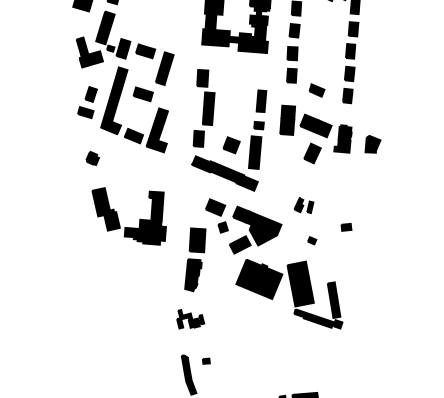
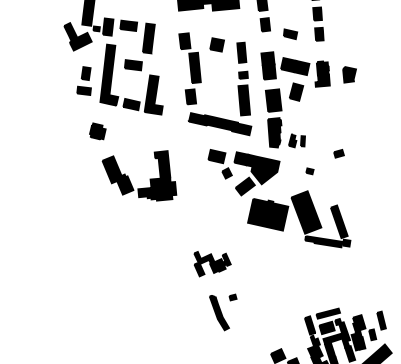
part: (231, 145) -> (217, 45), moved
part: (92, 158) -> (97, 131), size x1.43
part: (195, 259) -> (274, 118), moved
part: (190, 319) -> (211, 262), size x1.43

